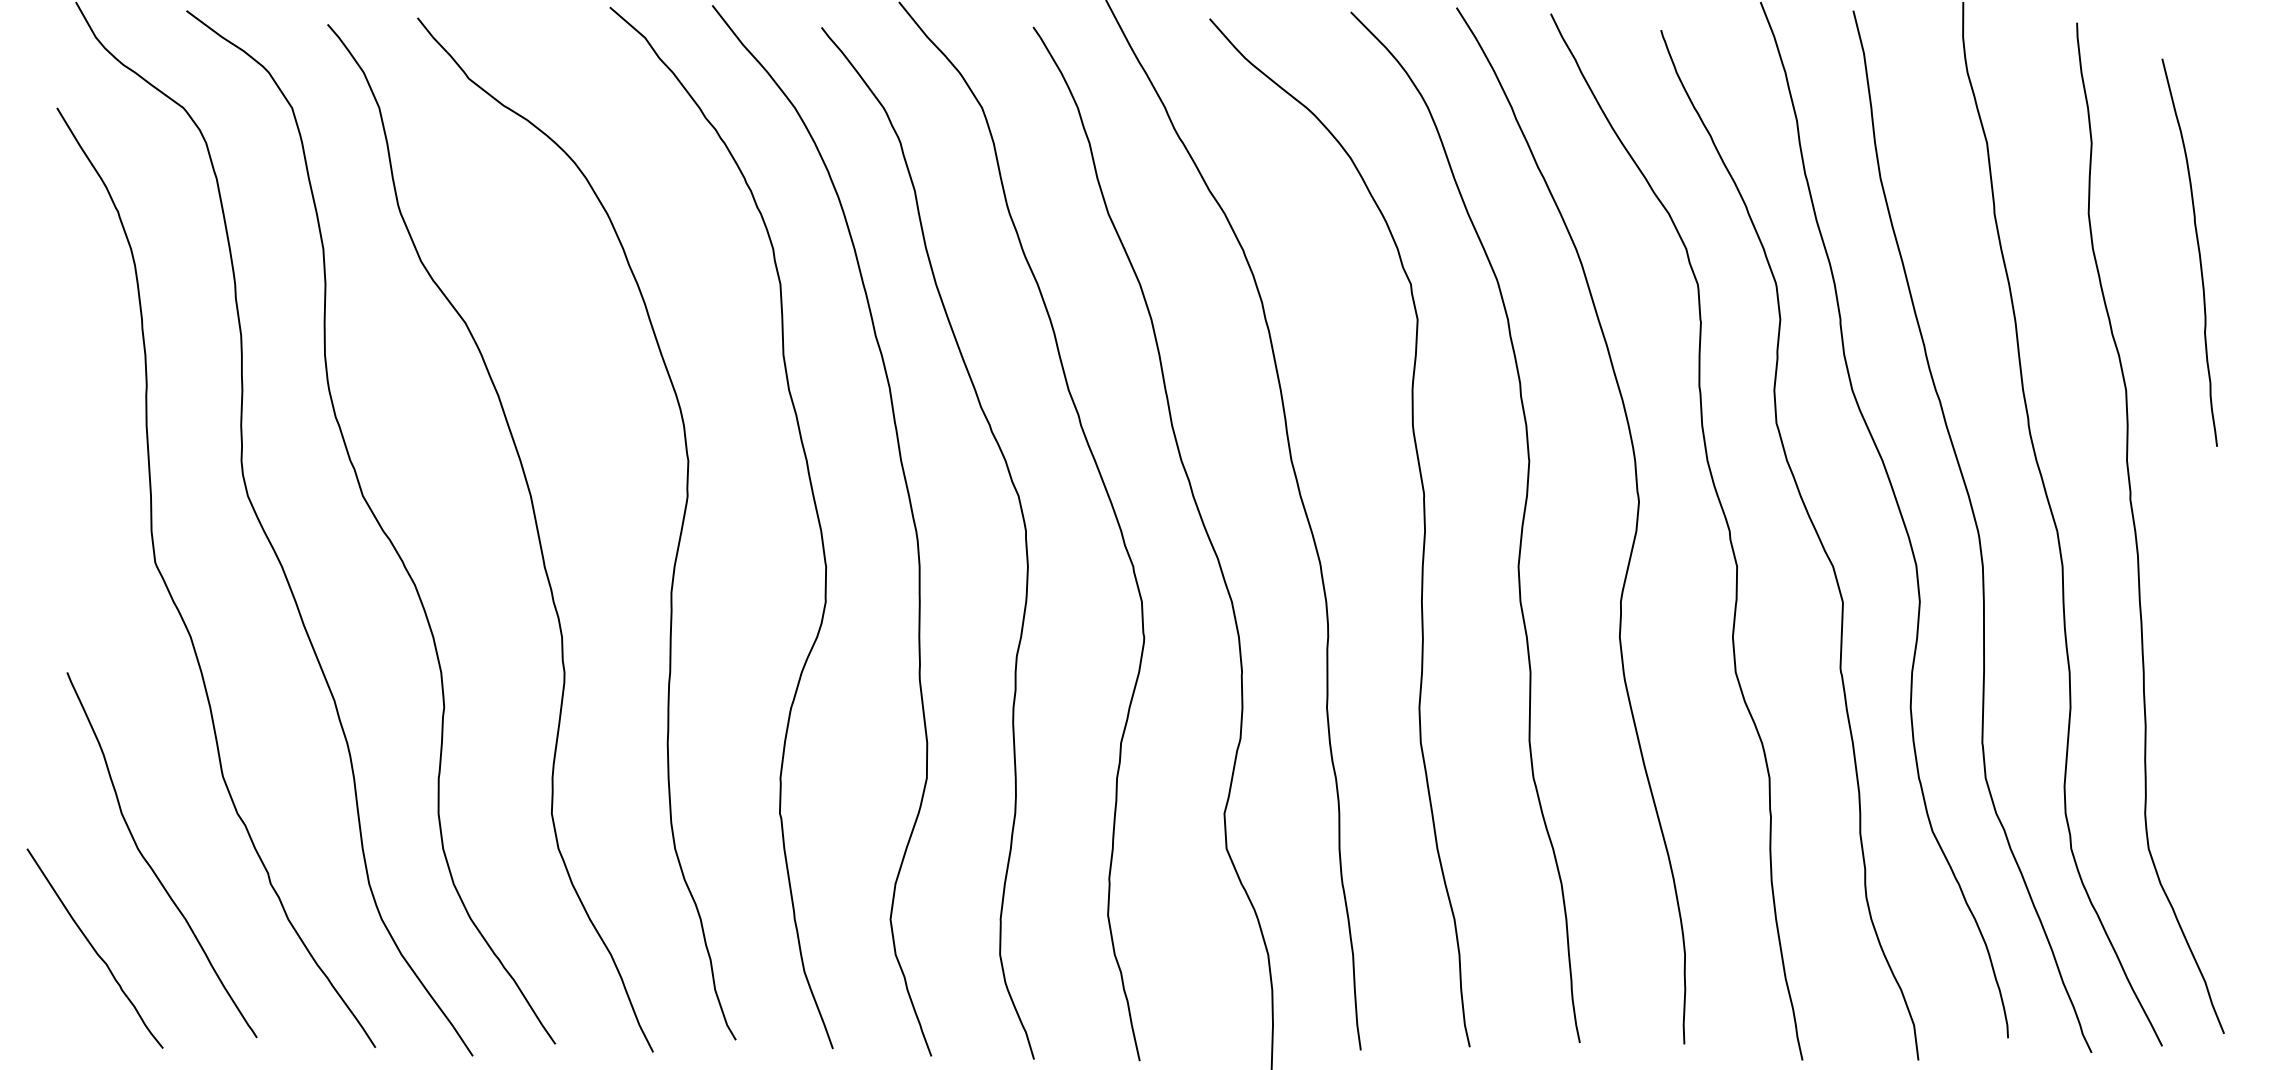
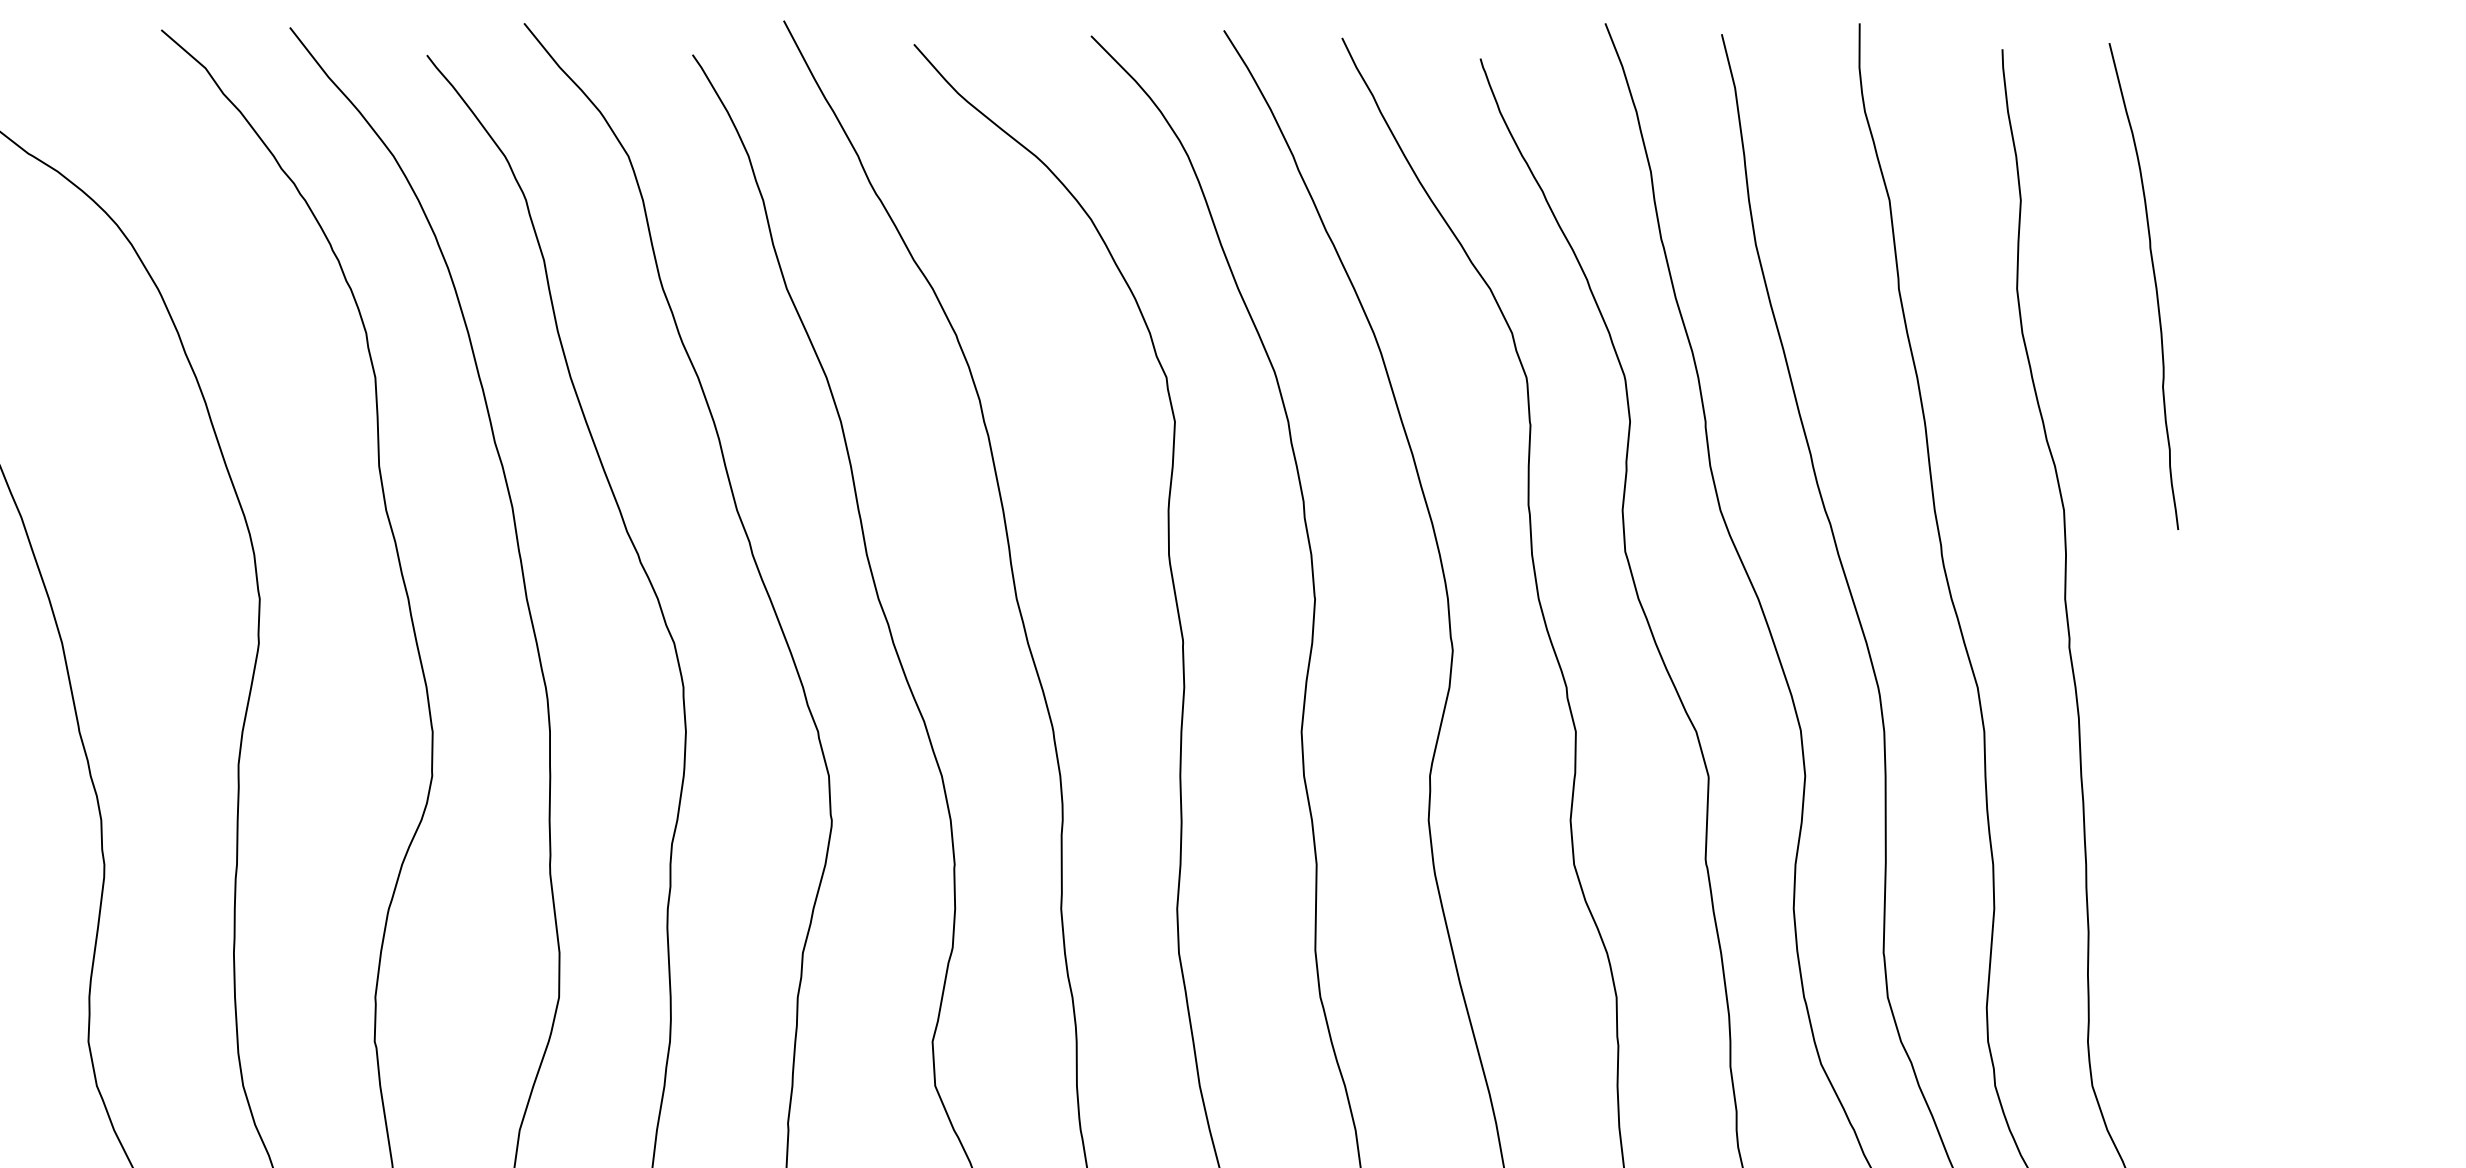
curve: (2198, 252) -> (2154, 286), moved

